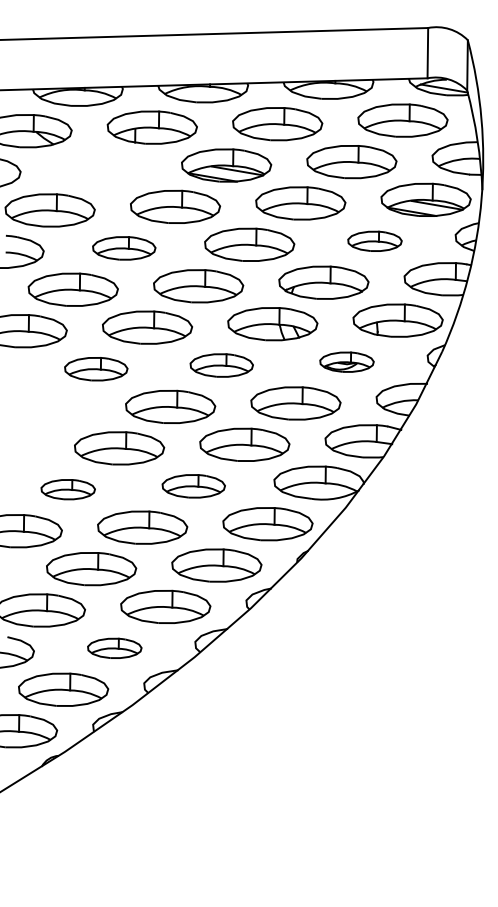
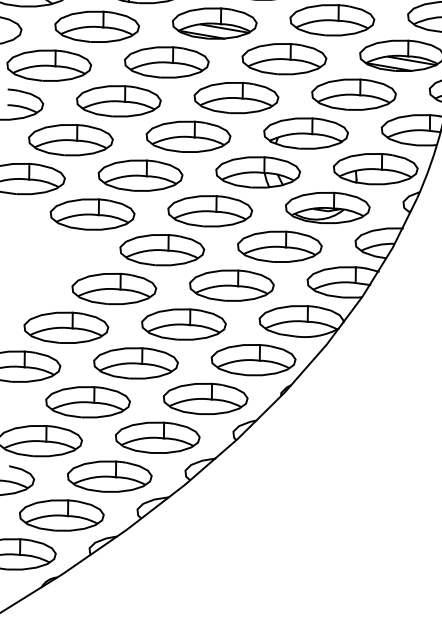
part: (100, 169) -> (96, 27), added
part: (374, 241) -> (353, 94), size x1.67
part: (123, 248) -> (118, 101), size x1.43
part: (346, 362) -> (327, 208), size x1.67
part: (221, 365) -> (210, 211), size x1.43
part: (95, 369) -> (91, 214), size x1.43
part: (193, 486) -> (183, 324), size x1.43
part: (67, 489) -> (65, 327), size x1.67
part: (114, 648) -> (109, 476), size x1.67

